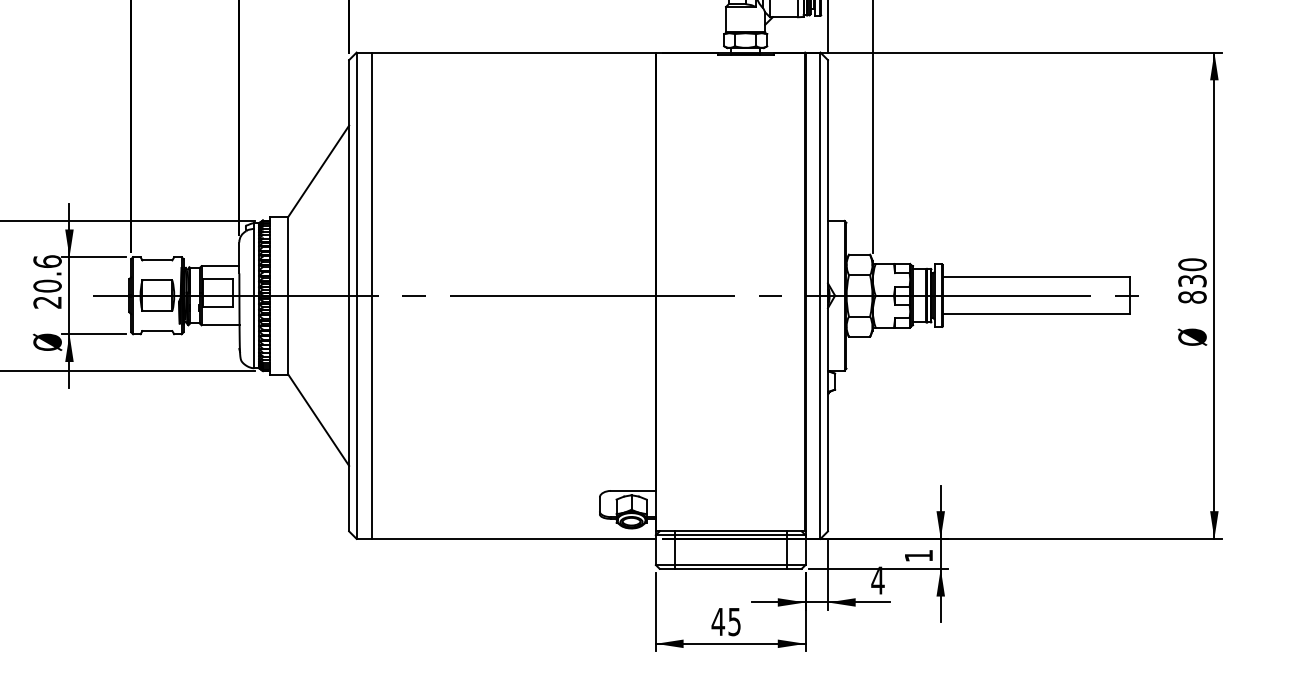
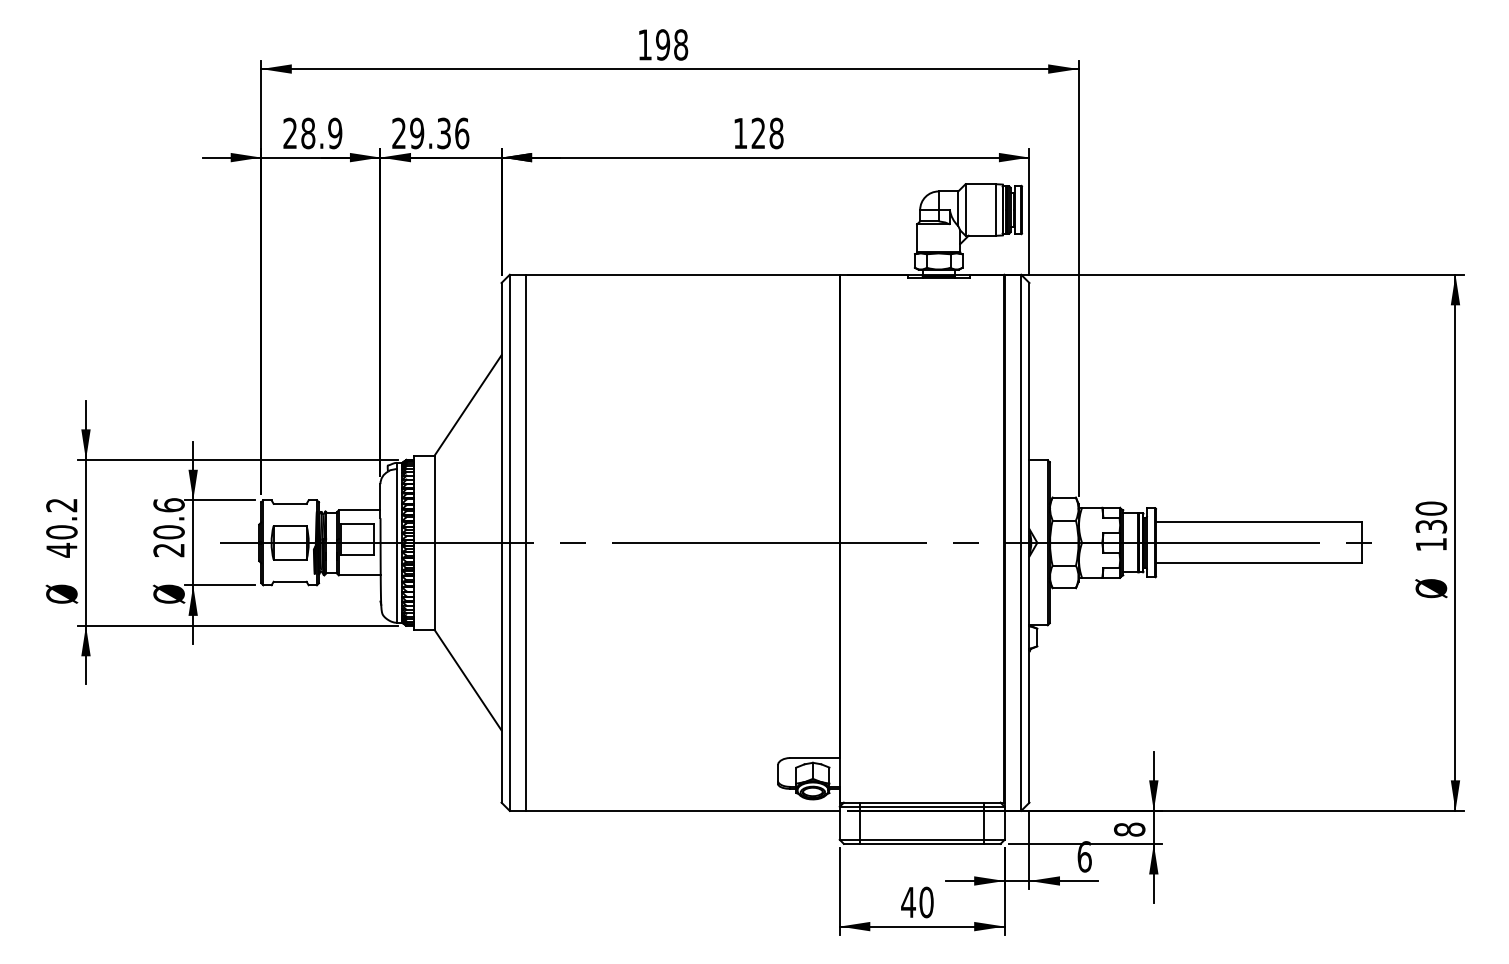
text: (1192, 297) -> (1431, 544), 830 -> 130
text: (918, 555) -> (1129, 829), 1 -> 8
text: (877, 580) -> (1084, 856), 4 -> 6
text: (734, 621) -> (926, 902), 45 -> 40

